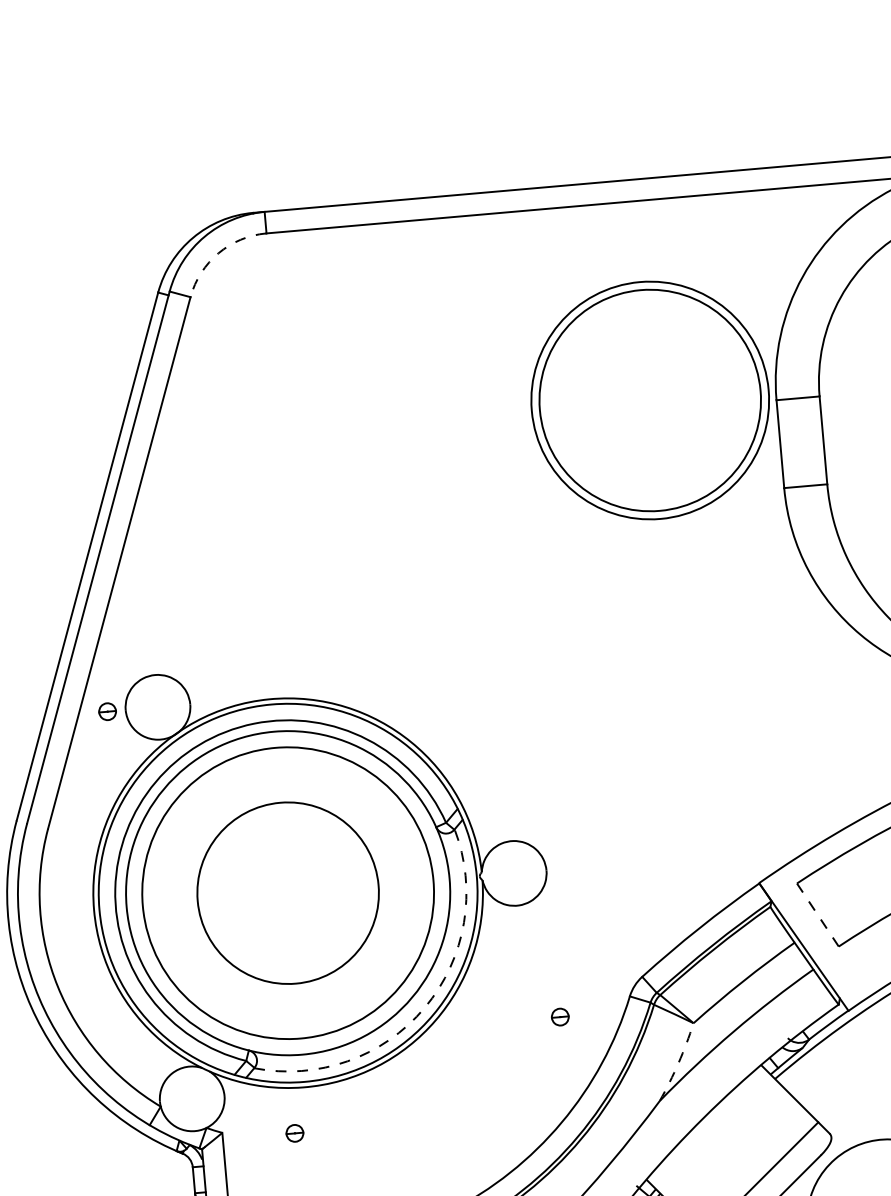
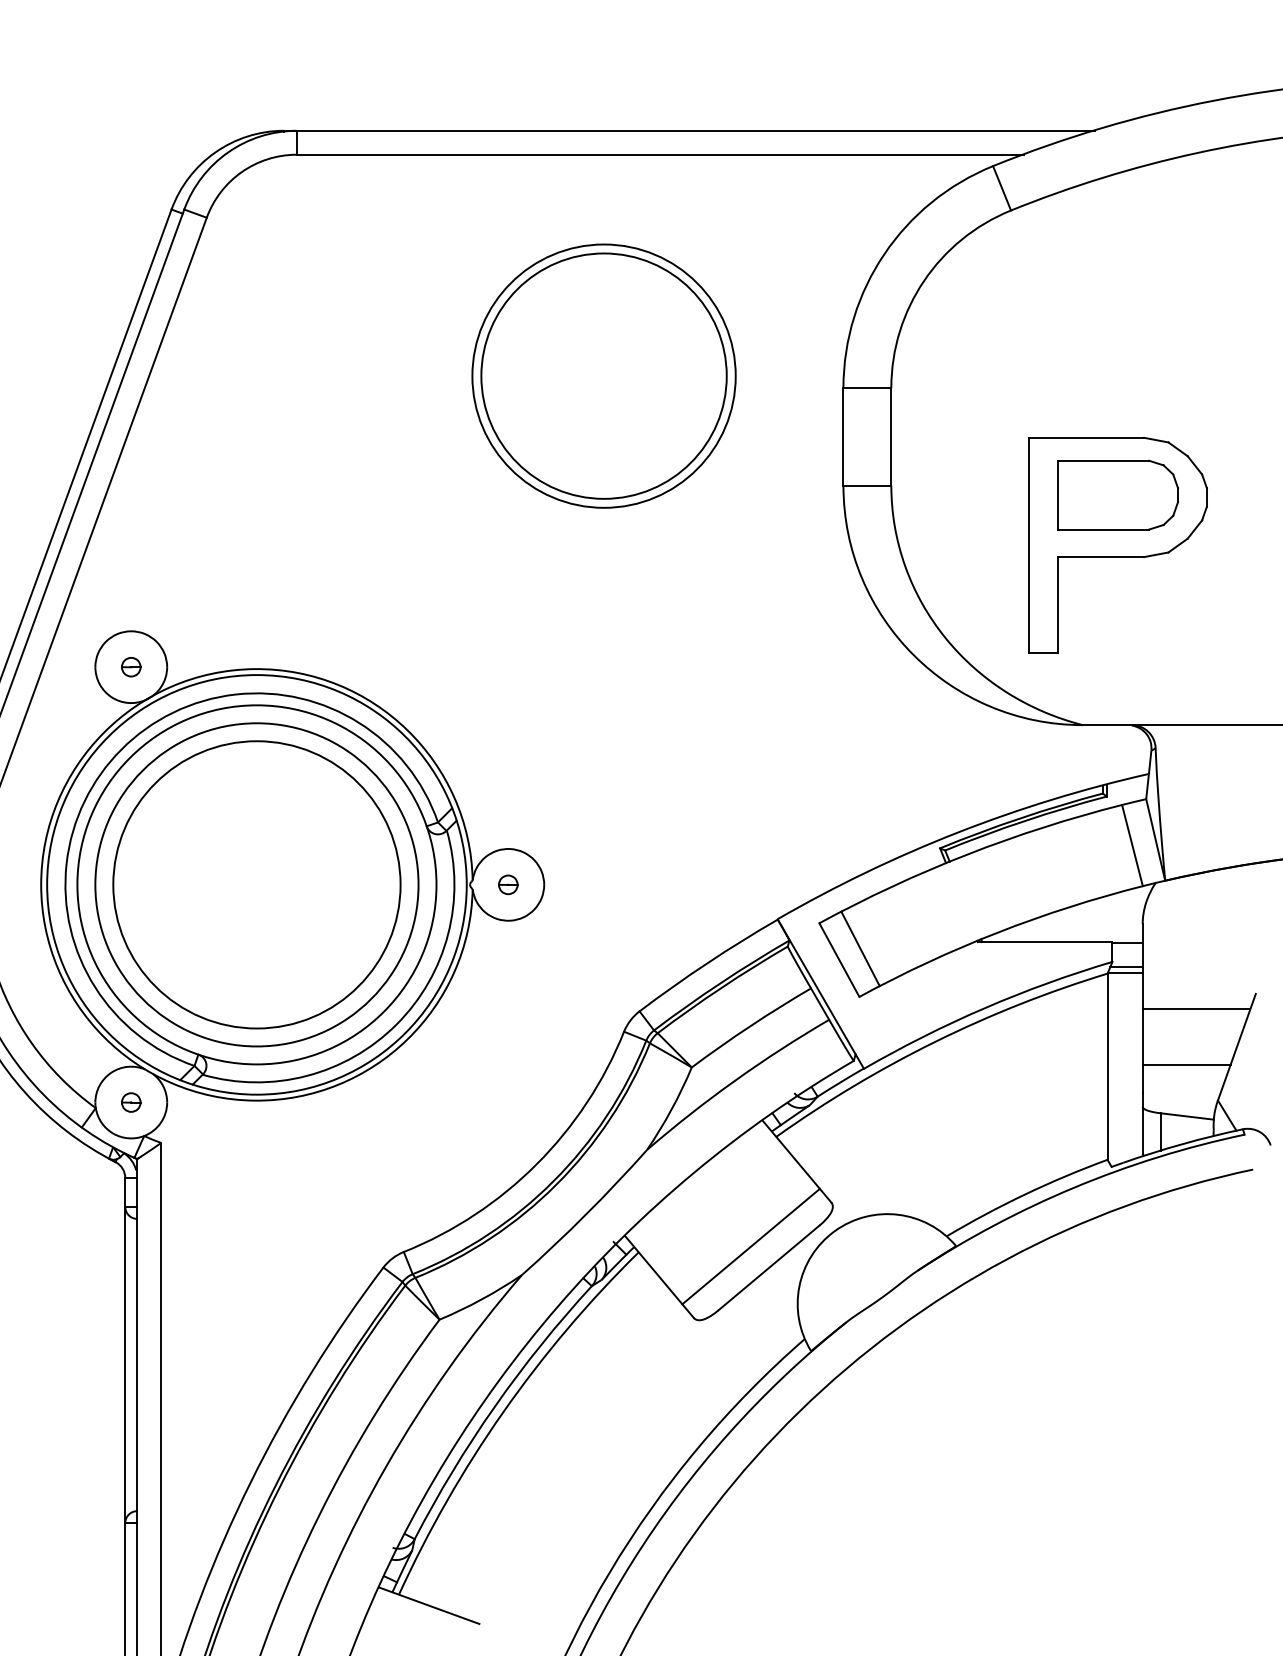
arc: (218, 253) -> (241, 172), dashed -> solid
part: (649, 399) -> (603, 375), moved
part: (107, 711) -> (131, 667), moved
circle: (287, 892) -> (256, 884), size x1.43
line: (835, 902) -> (860, 948), added
line: (818, 915) -> (839, 960), dashed -> solid
arc: (424, 1007) -> (396, 1024), dashed -> solid
part: (560, 1016) -> (508, 884), moved
arc: (678, 1062) -> (671, 1109), dashed -> solid
part: (295, 1133) -> (131, 1102), moved

